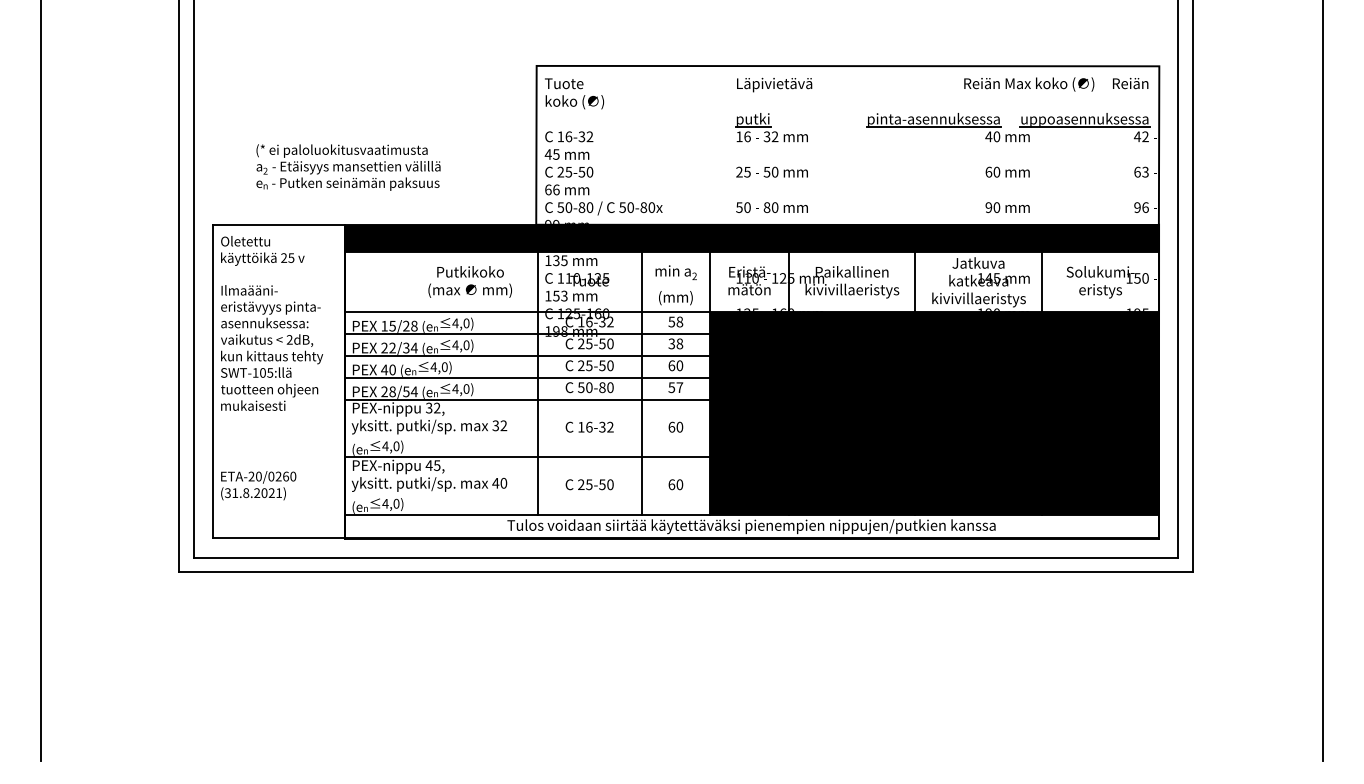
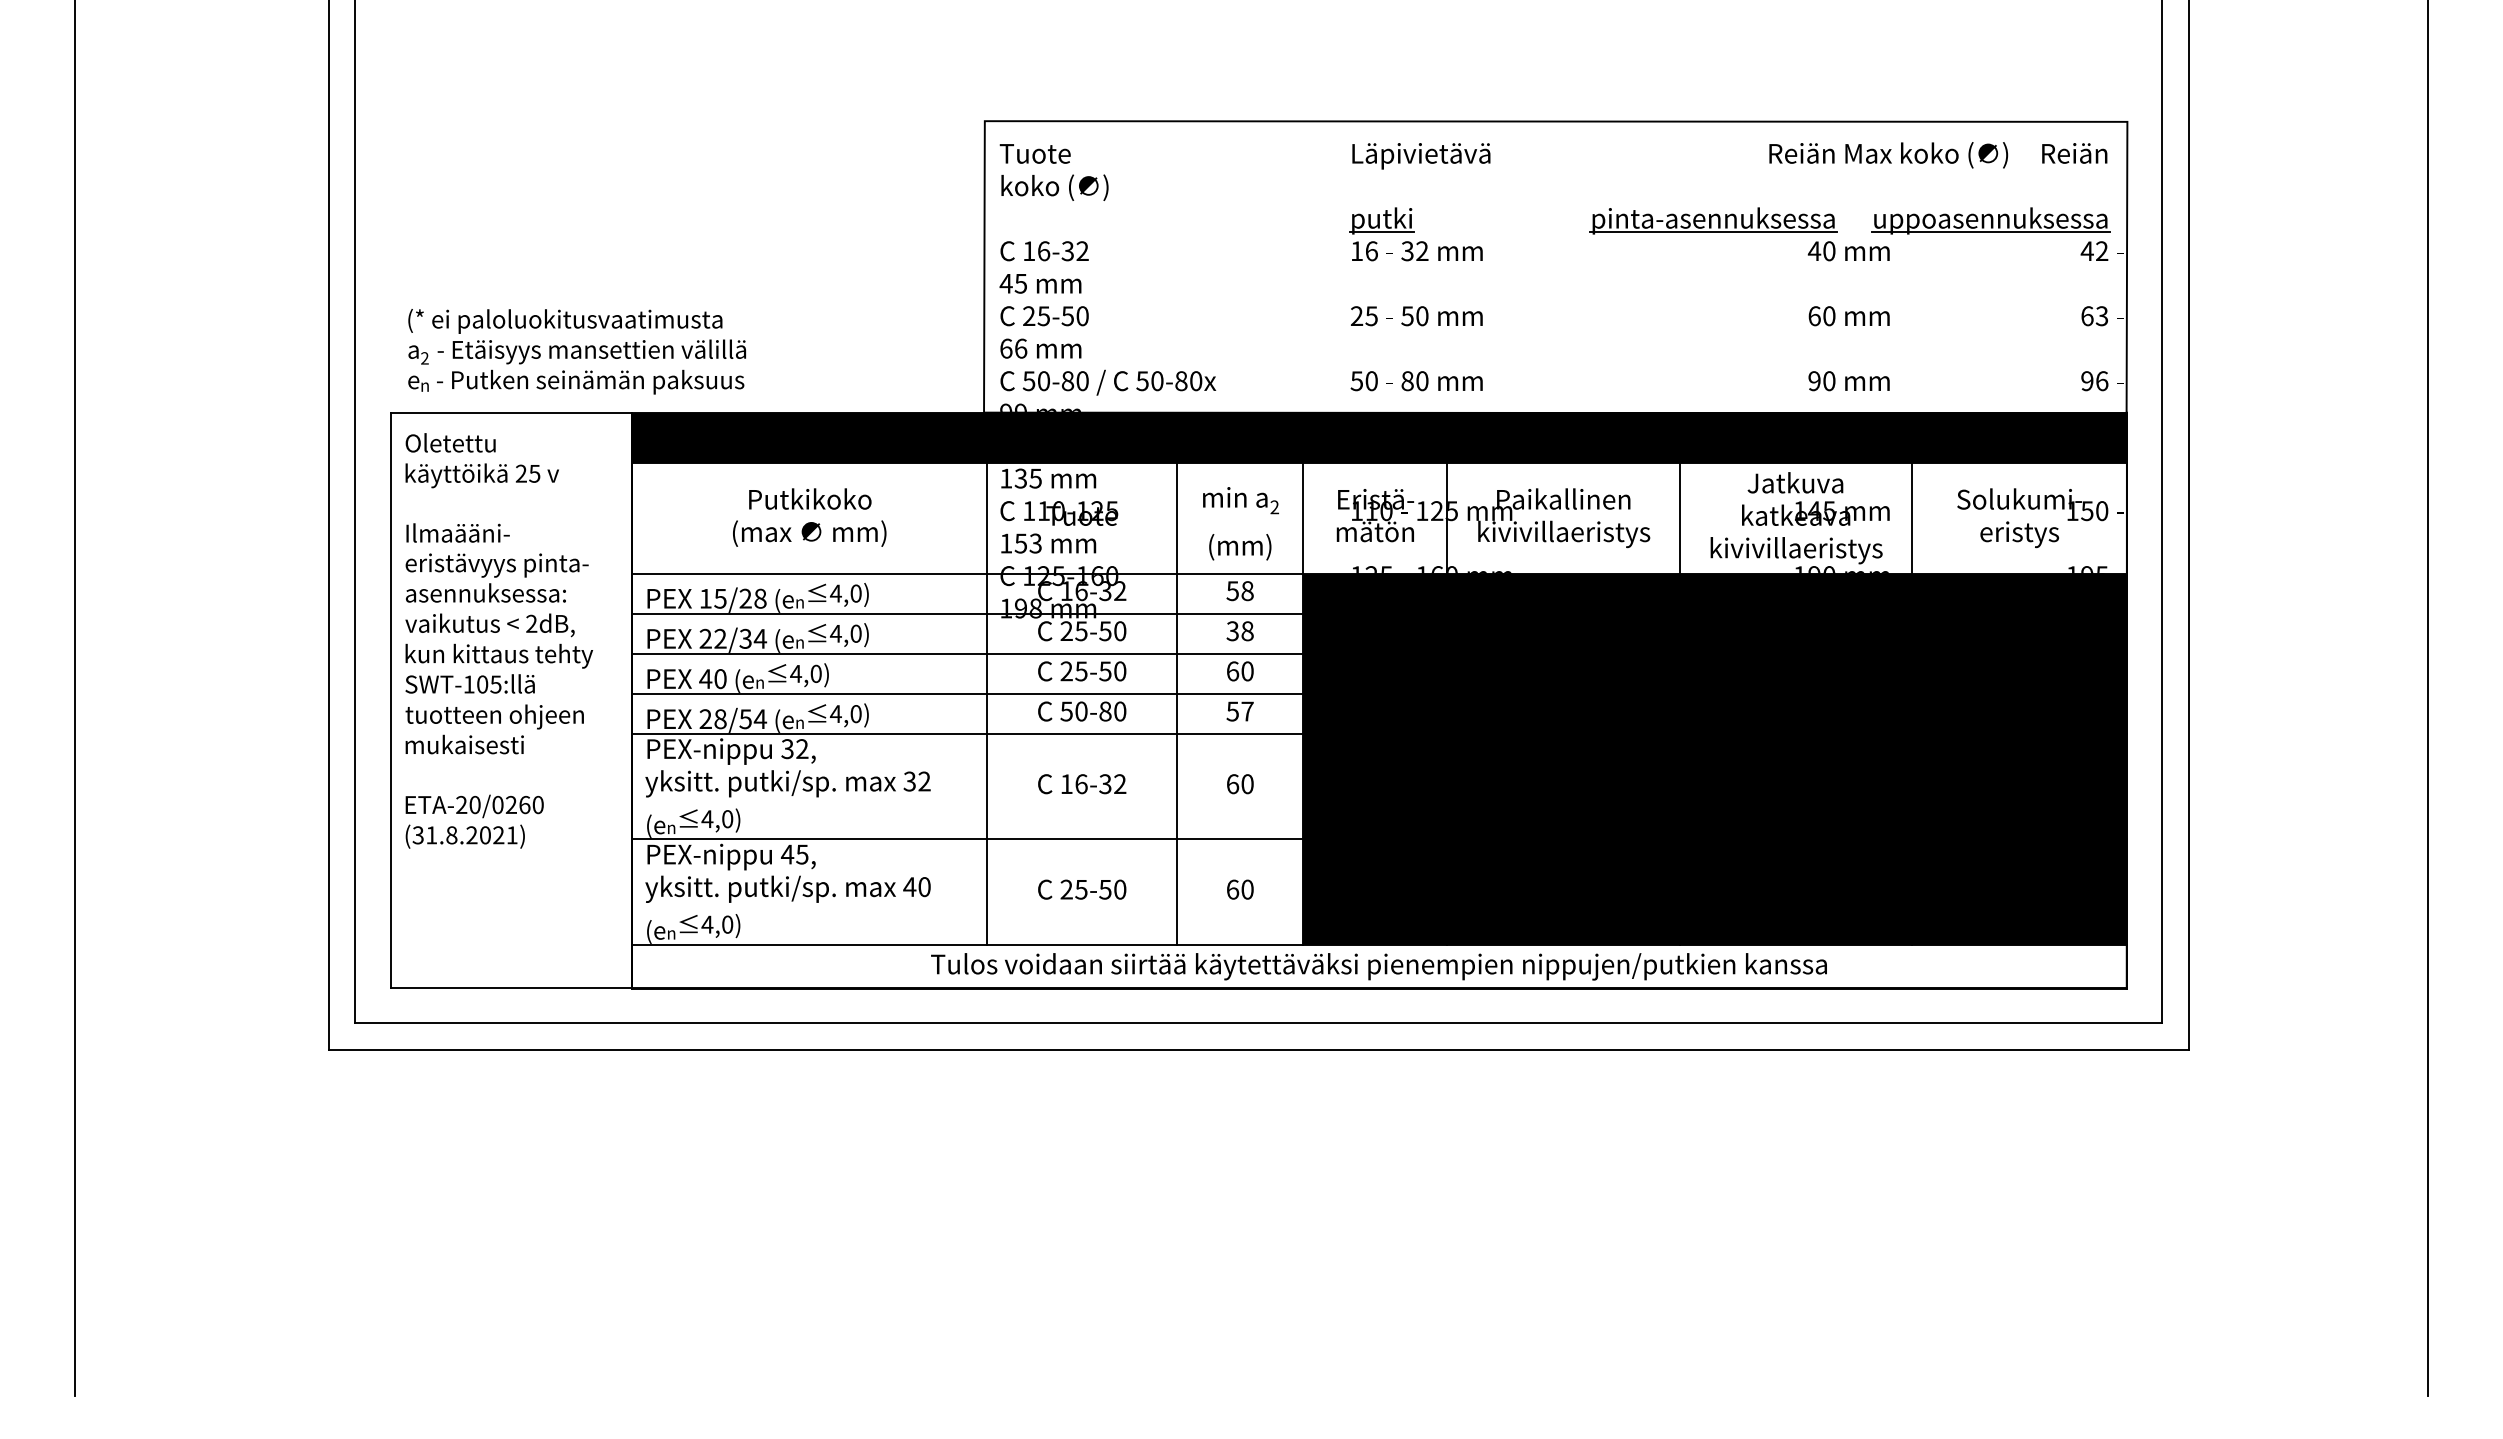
text: (348, 167) -> (577, 351), moved
text: (469, 281) -> (808, 516), moved
text: (258, 485) -> (474, 821), moved

